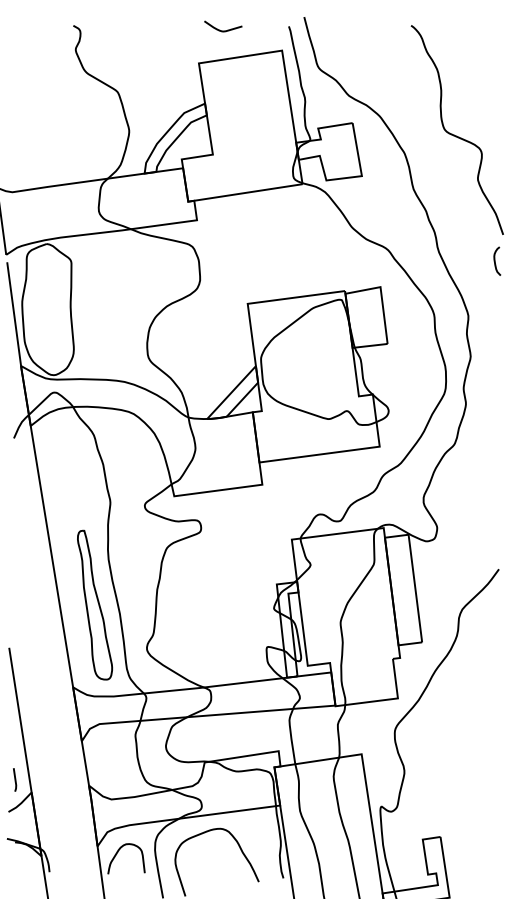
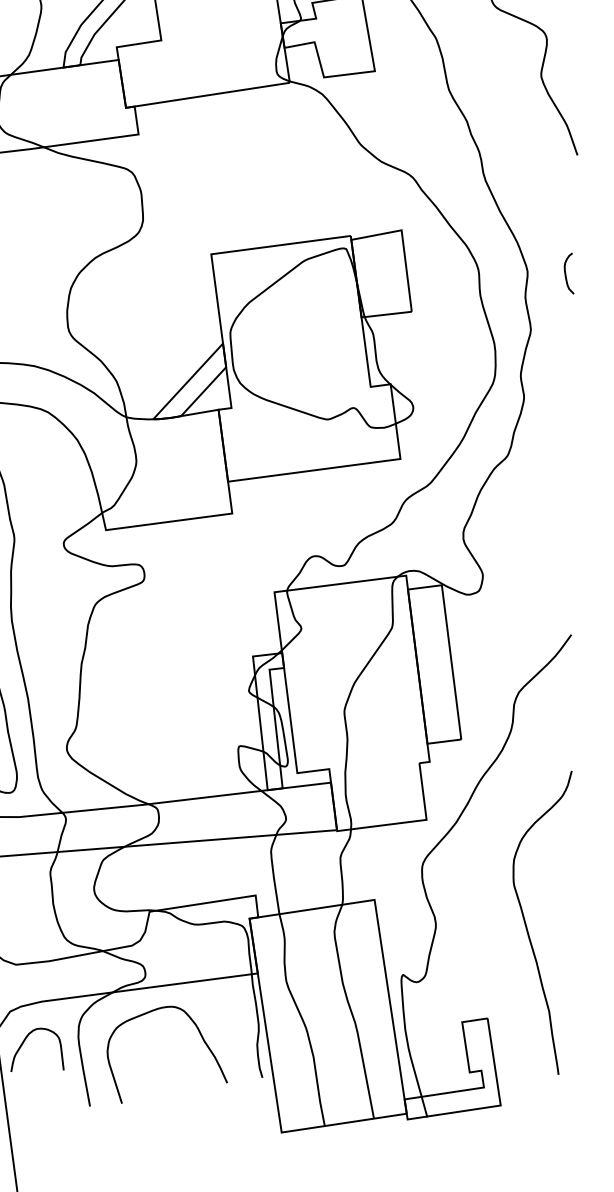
curve: (495, 260) -> (566, 272), moved
curve: (468, 772) -> (527, 926), added

